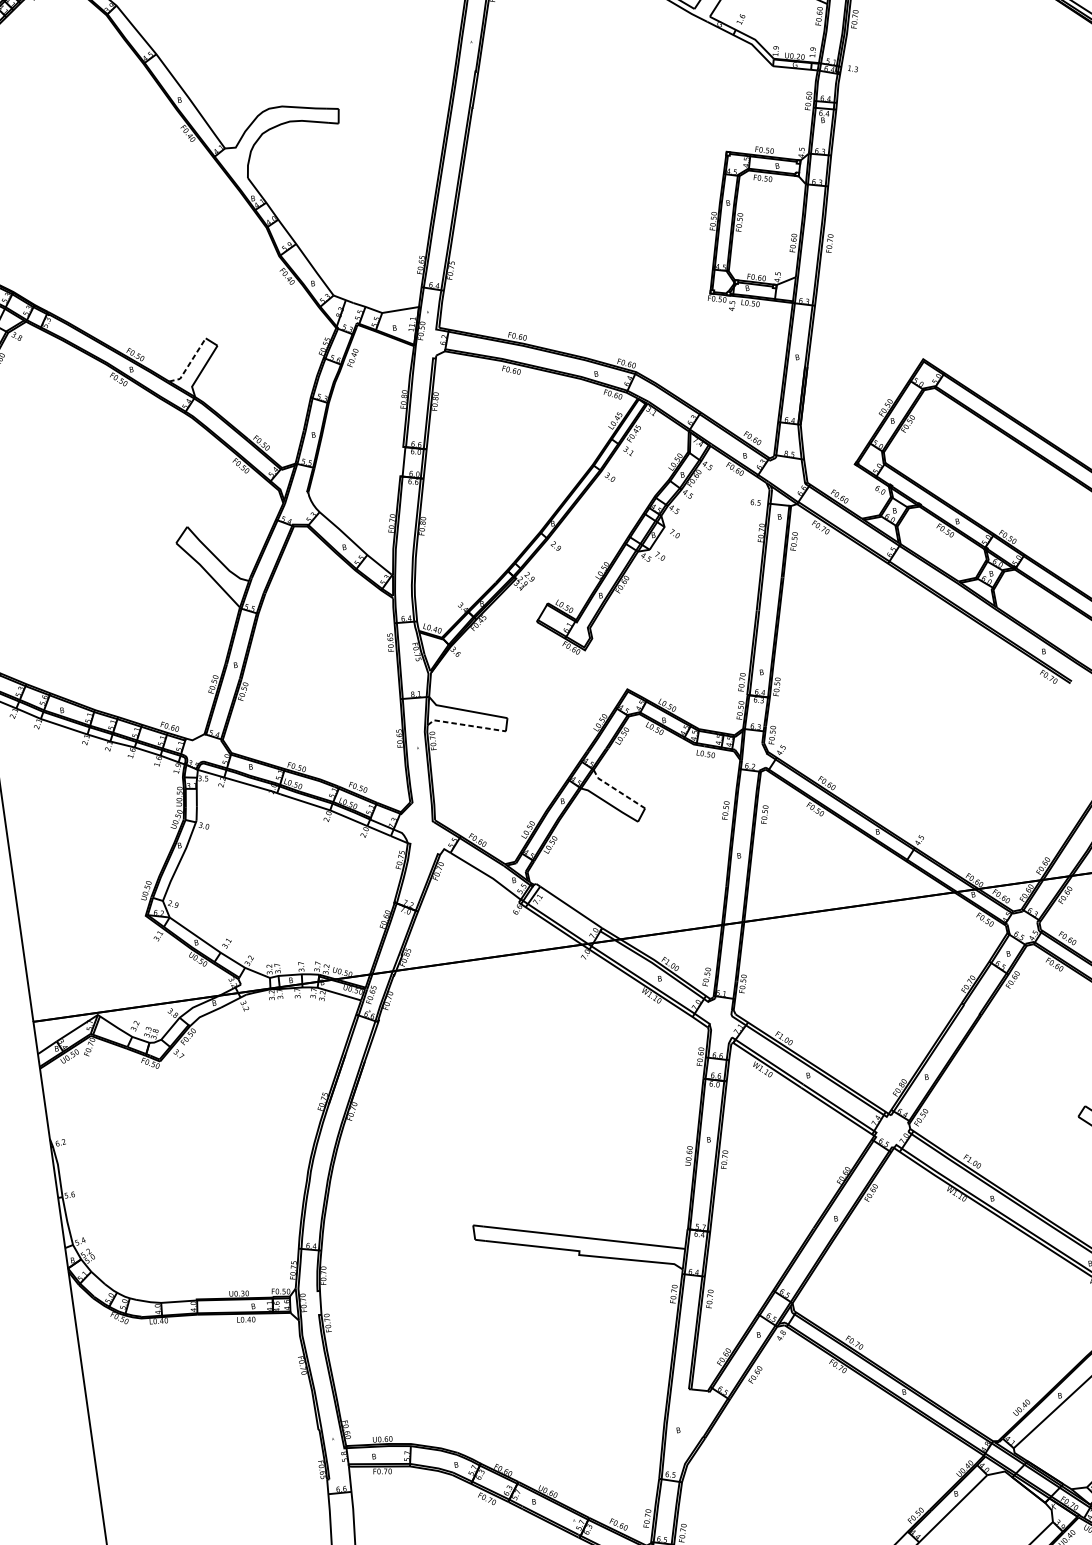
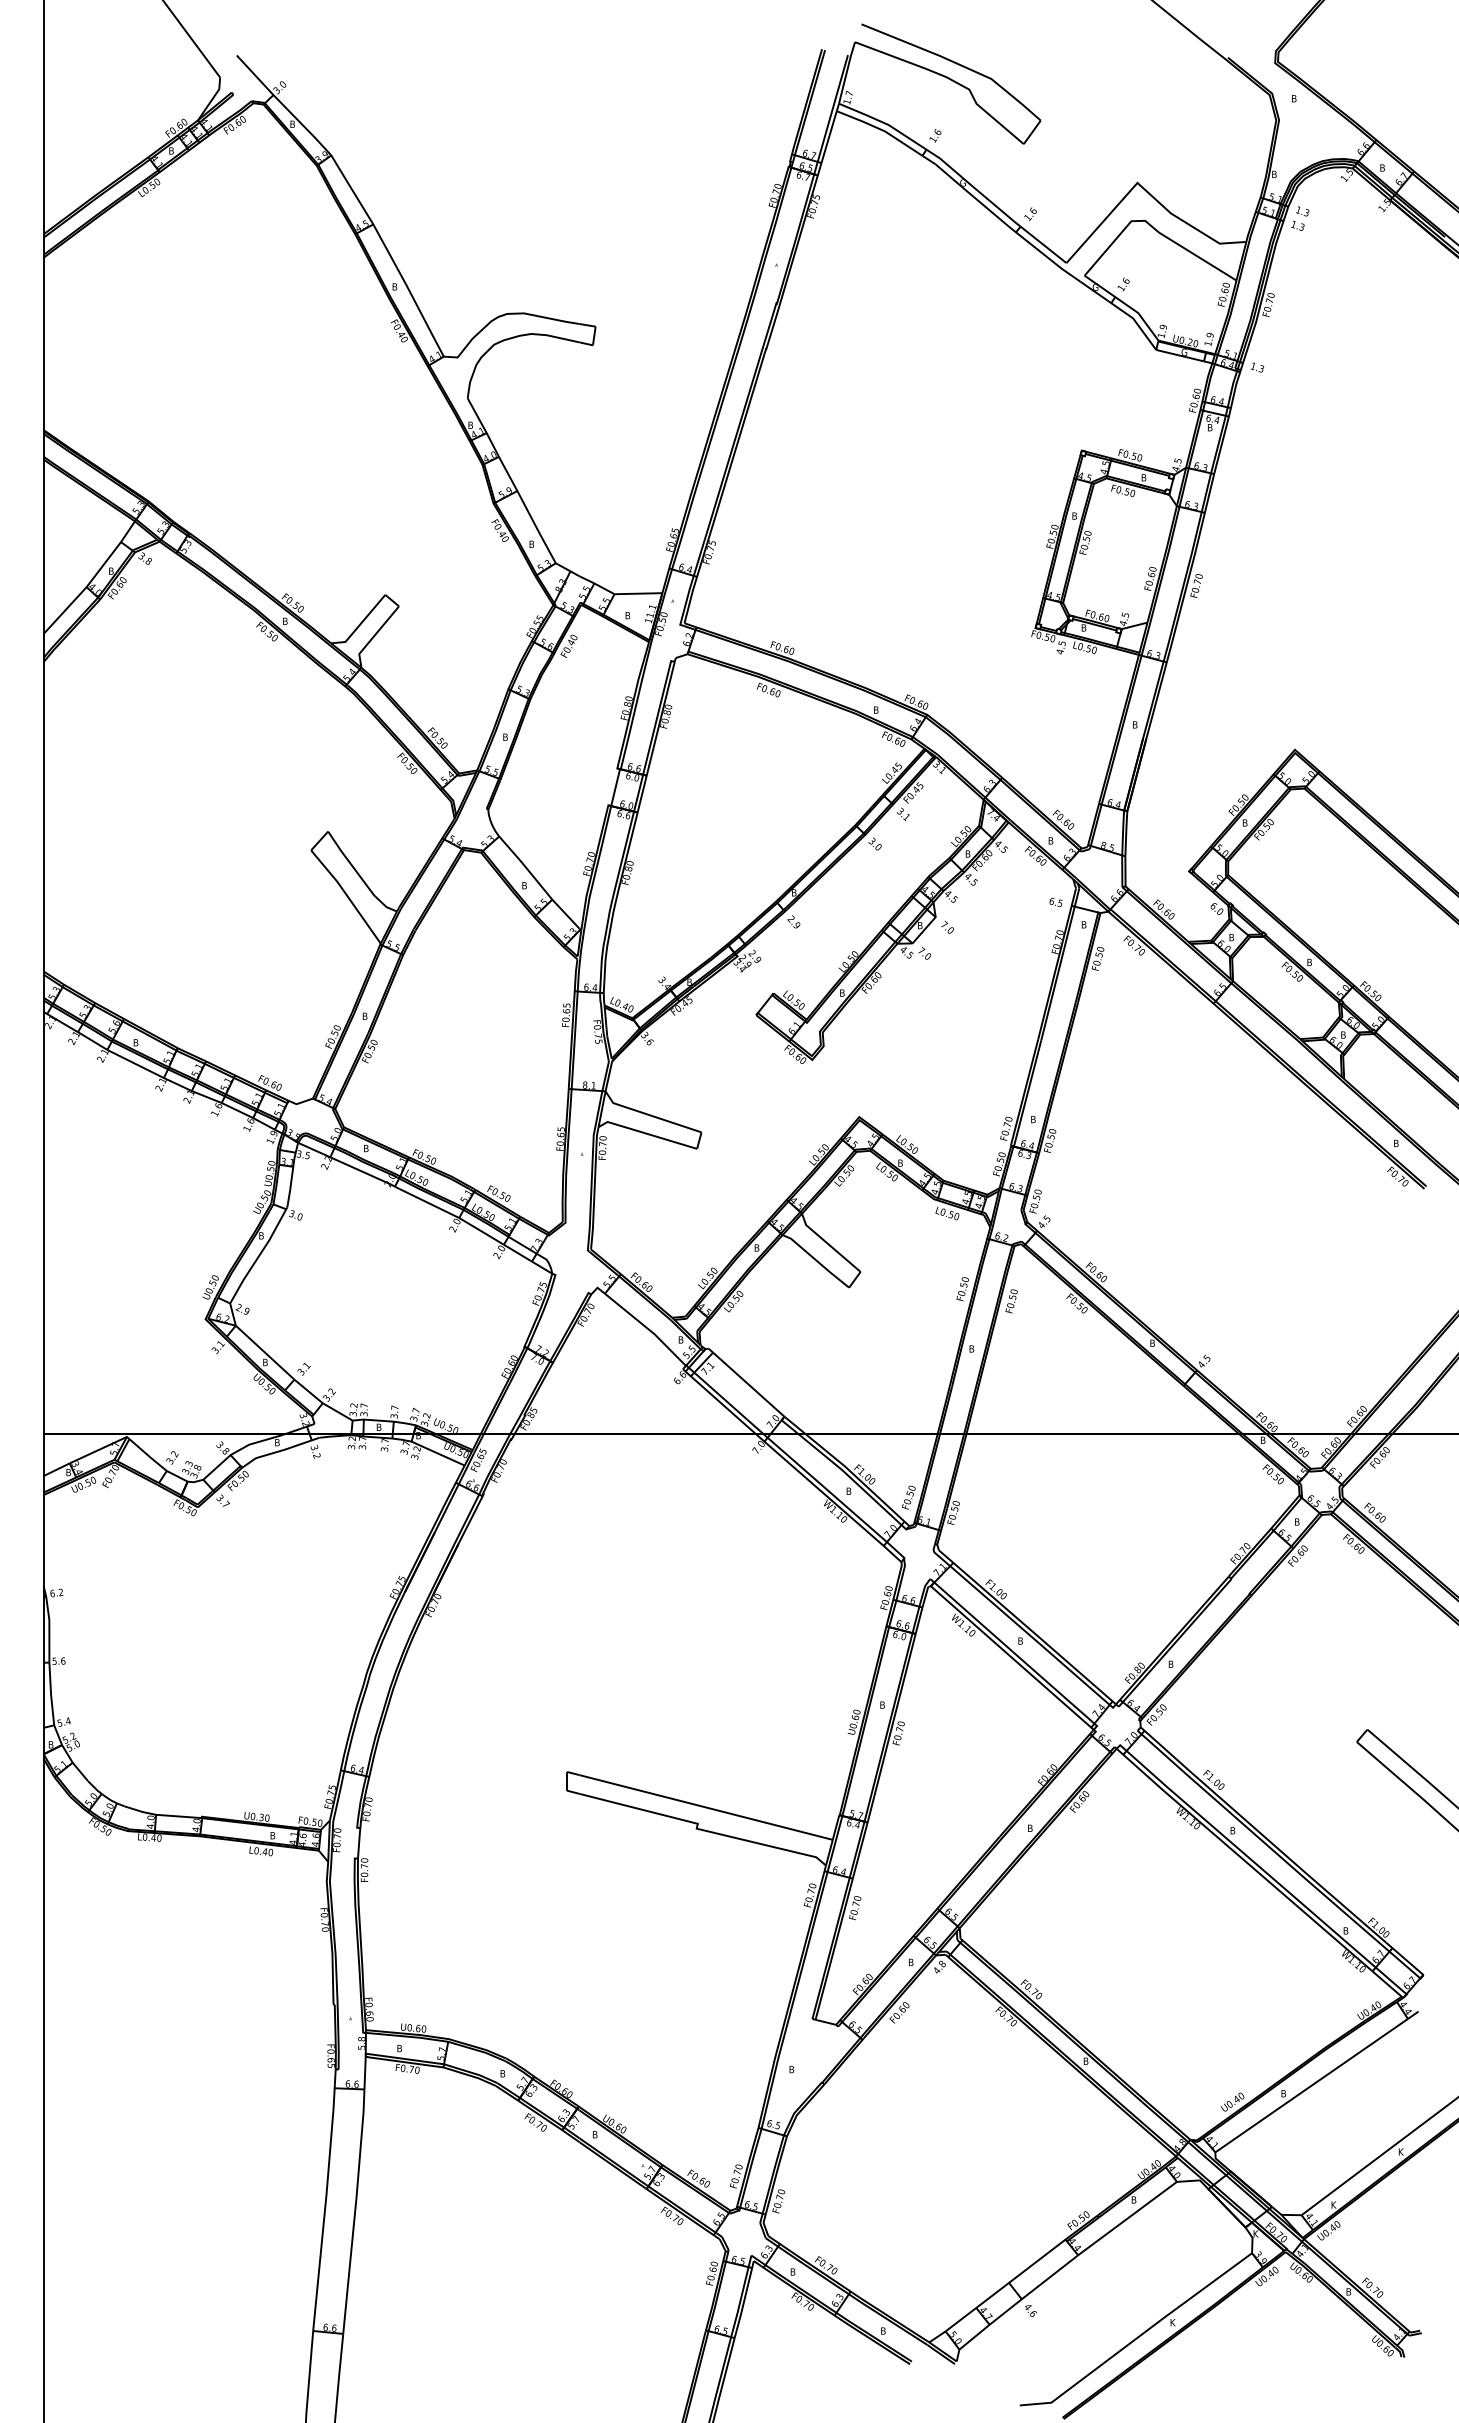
line: (189, 363) -> (360, 624), dashed -> solid
line: (465, 724) -> (646, 1133), dashed -> solid
line: (617, 790) -> (828, 1243), dashed -> solid

